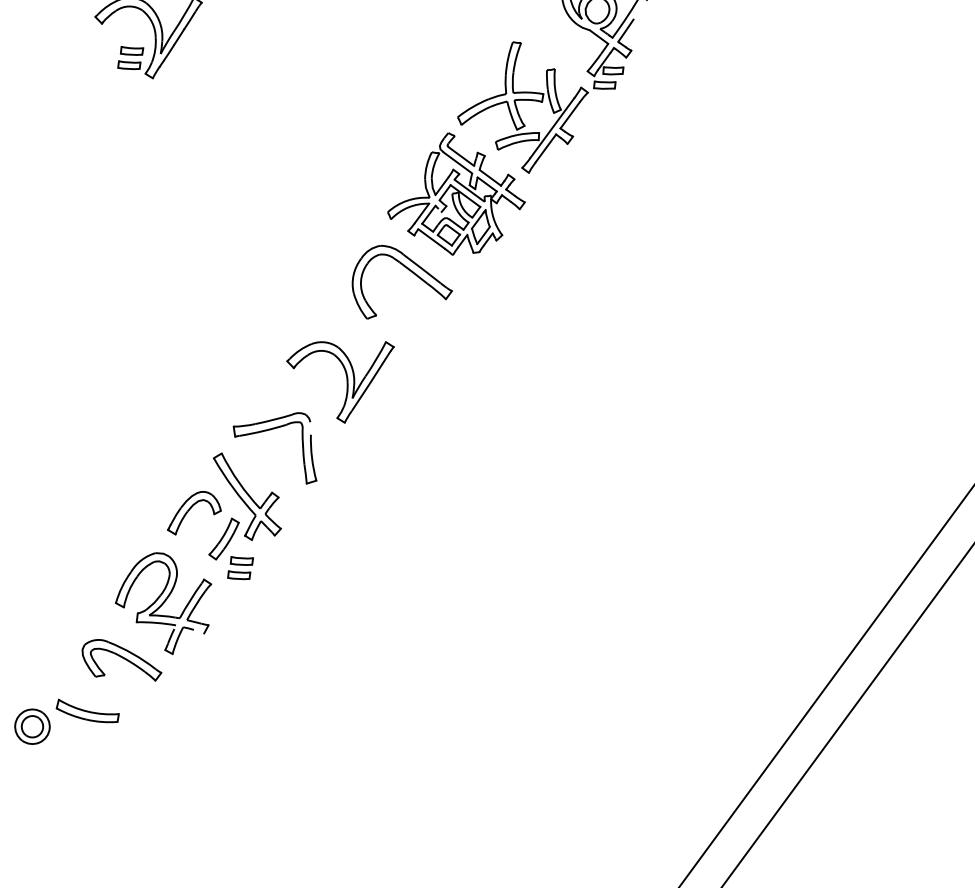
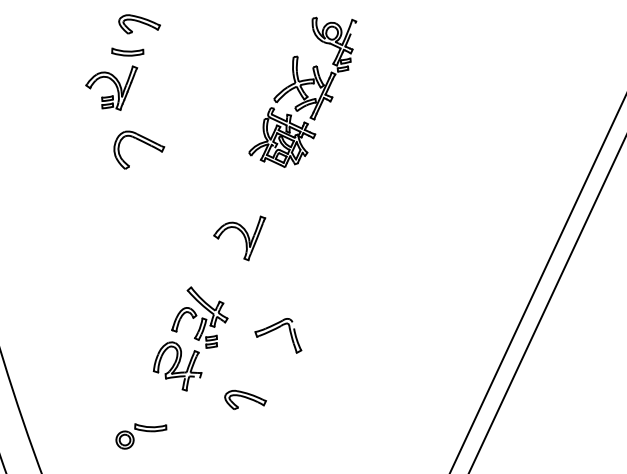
part: (411, 273) -> (142, 142), moved
part: (276, 429) -> (276, 329), moved
part: (121, 661) -> (245, 399), moved

